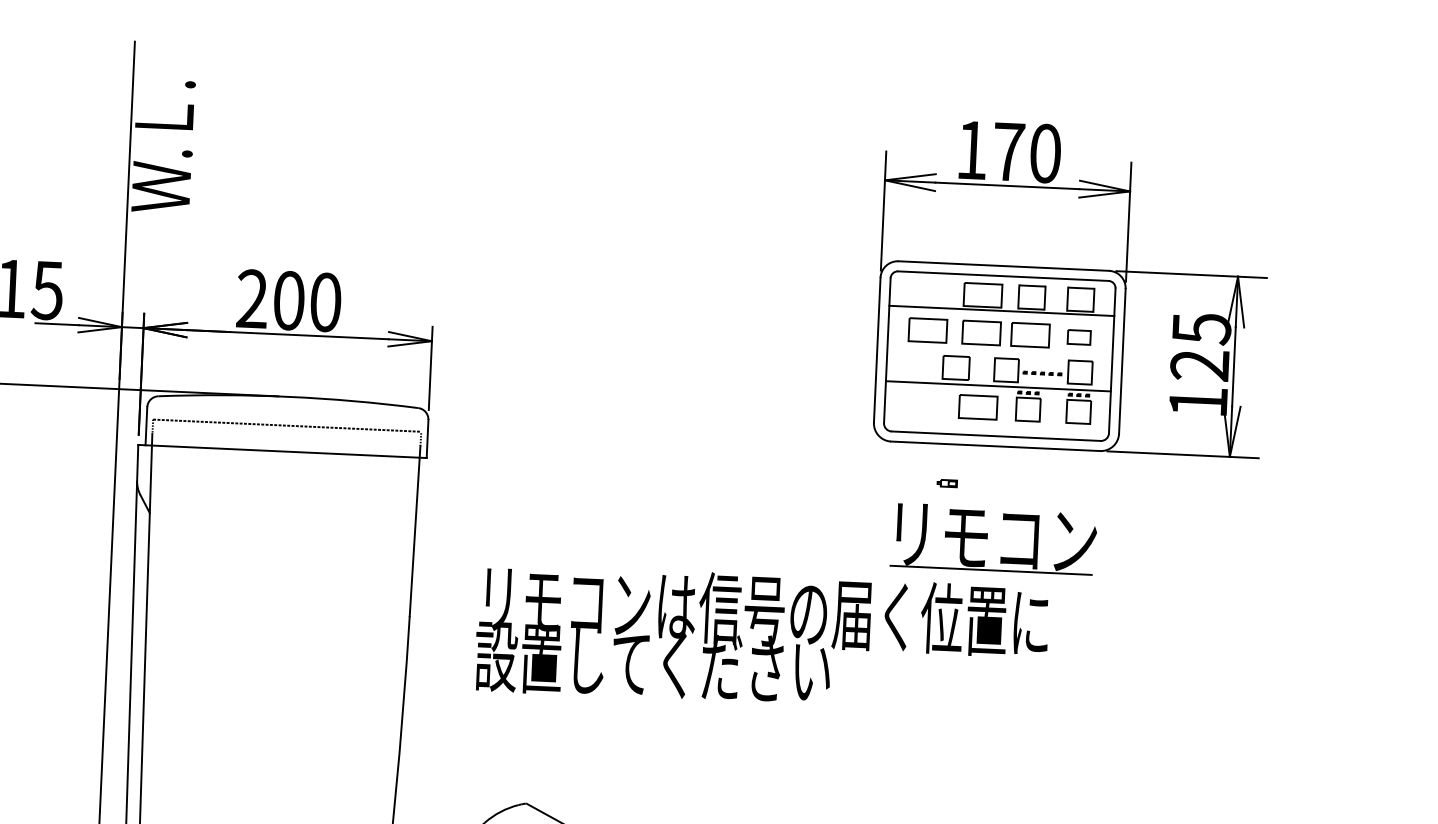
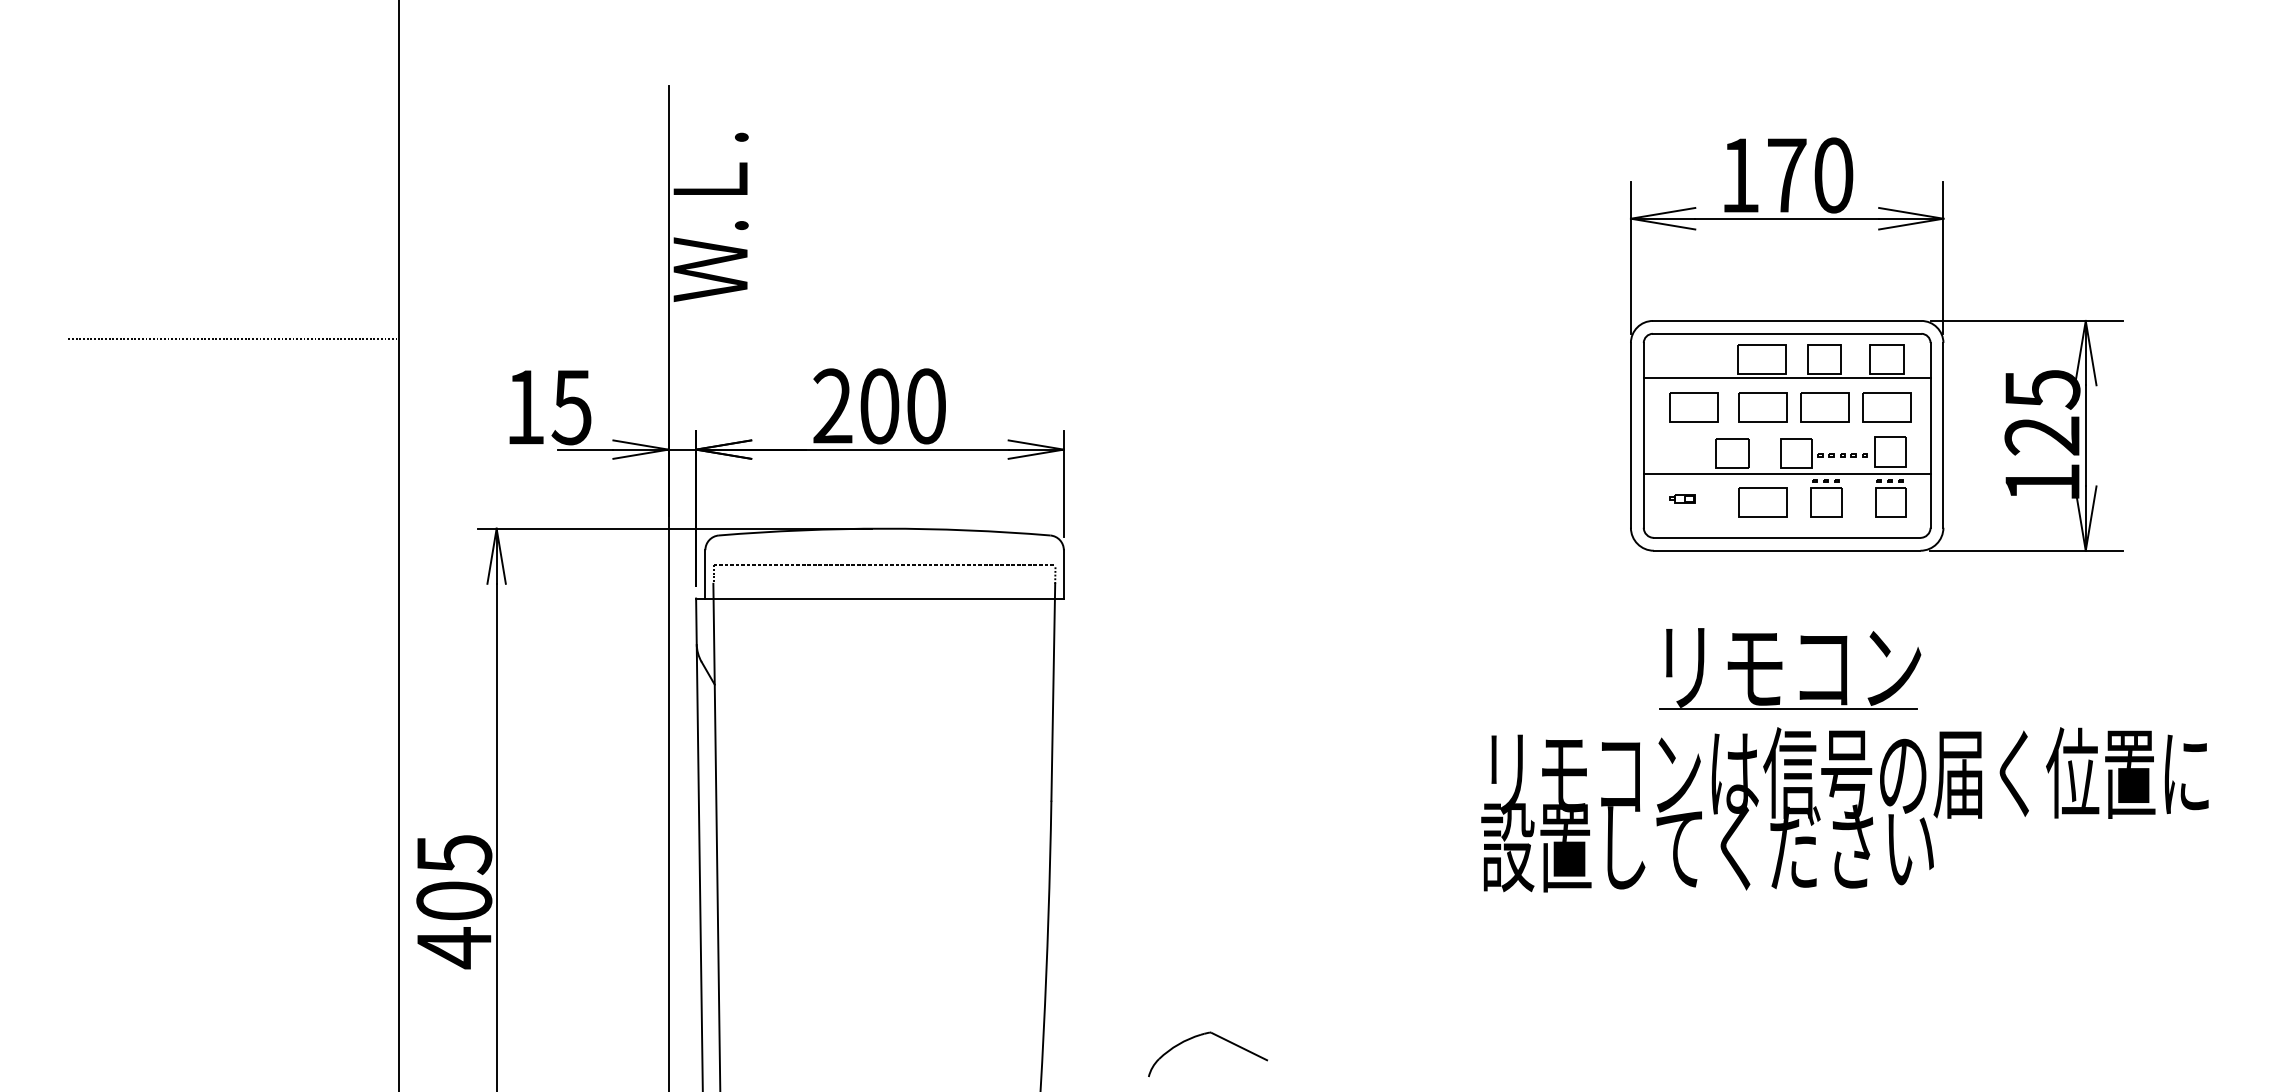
part: (1078, 337) -> (1886, 407), size x1.67
part: (947, 483) -> (1682, 498), moved
text: (761, 639) -> (1844, 809), moved

